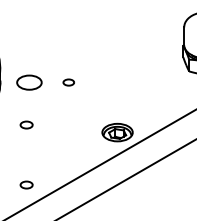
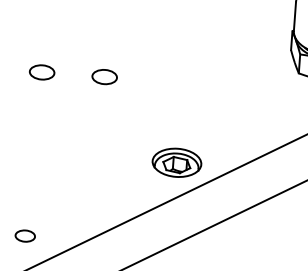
part: (29, 82) -> (41, 72), size x0.62
part: (68, 82) -> (104, 76), size x1.43
part: (26, 124) -> (32, 139), removed

